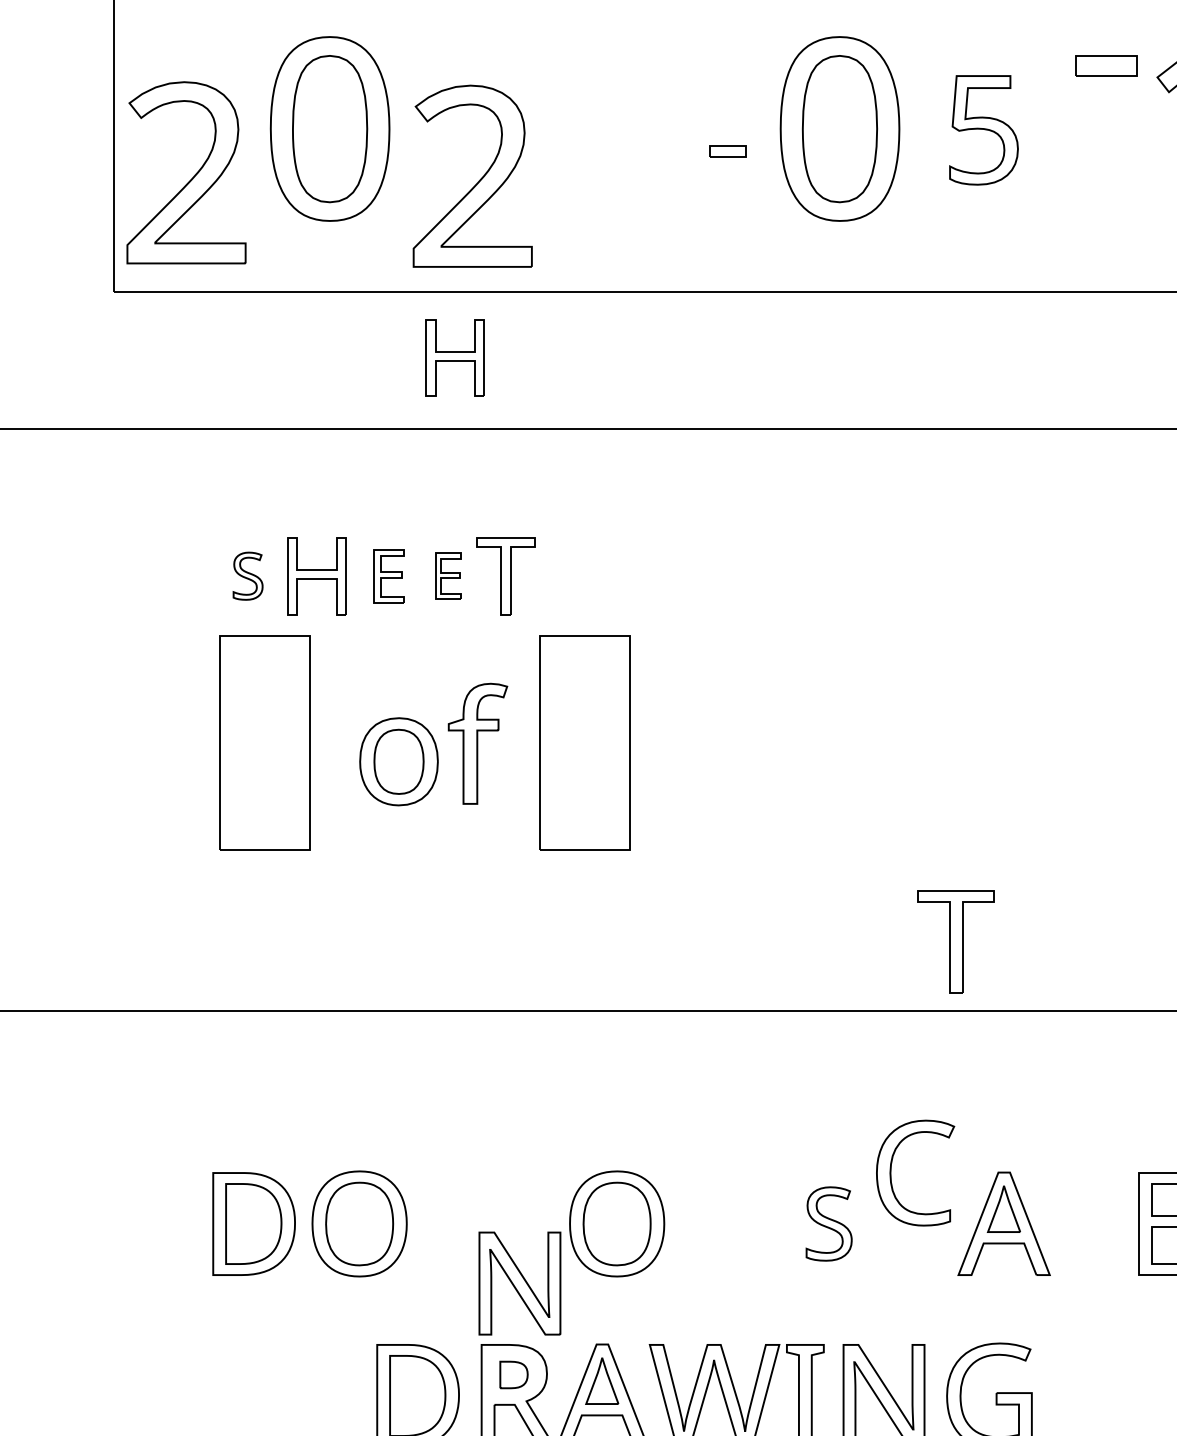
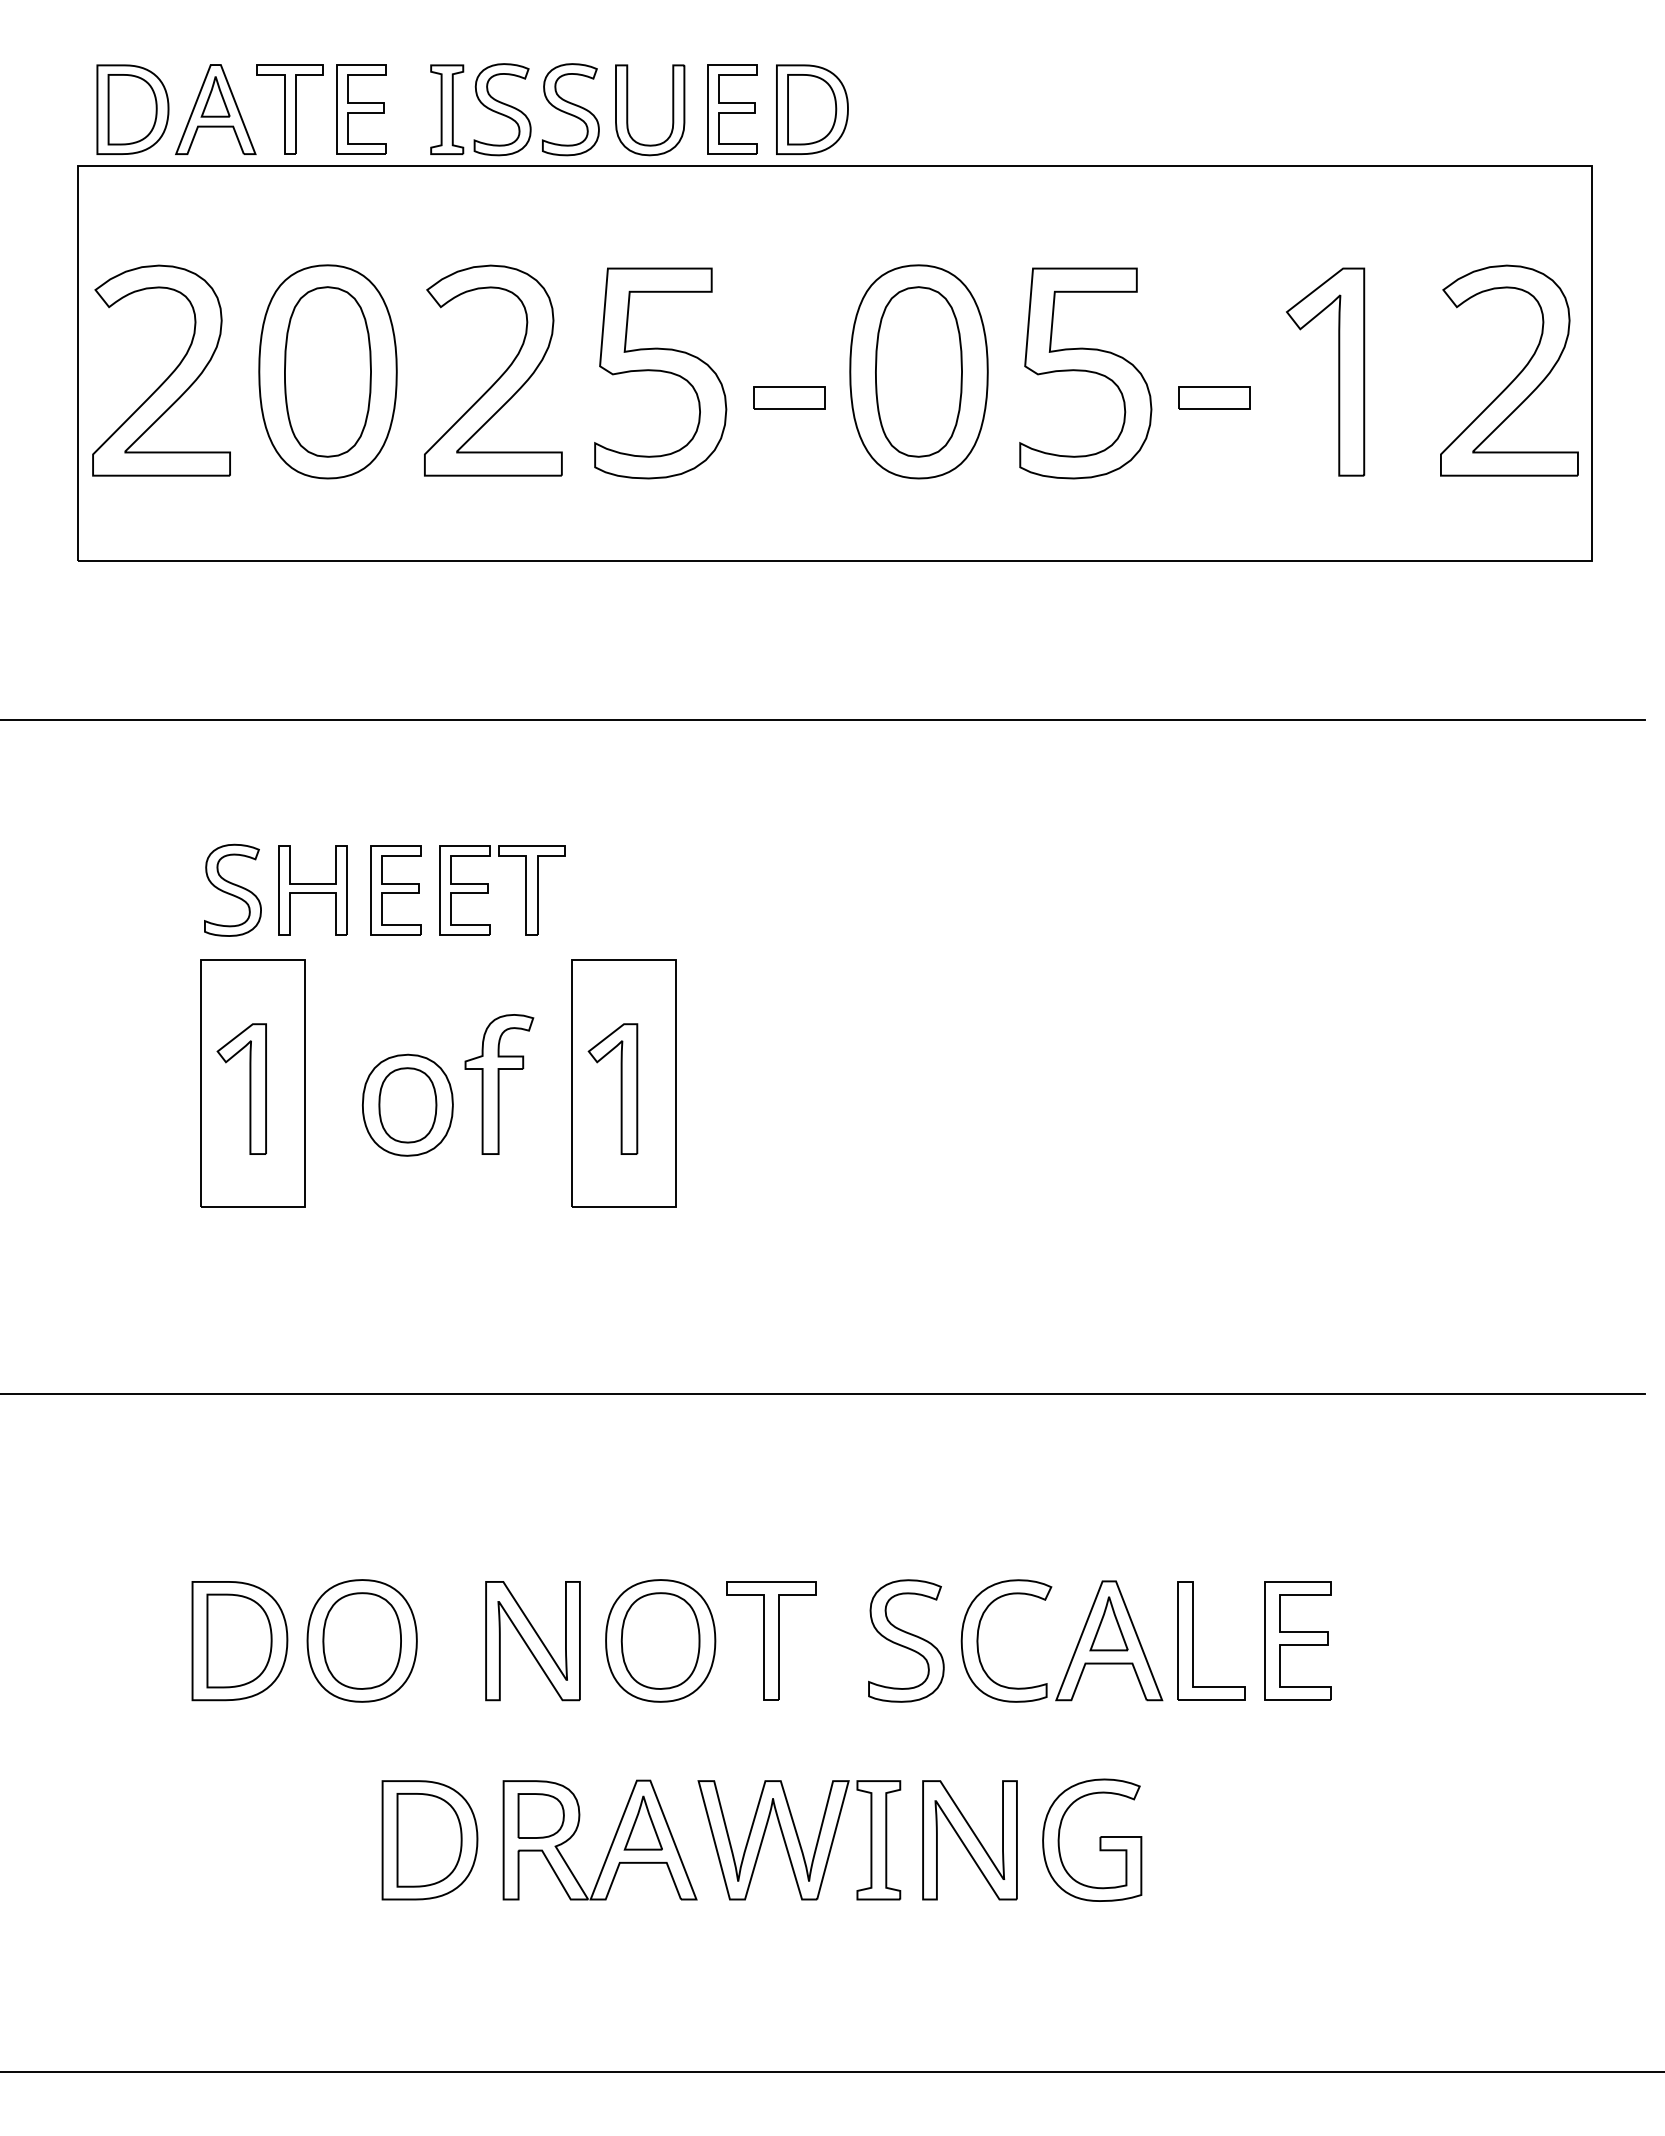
part: (1106, 65) -> (1214, 397), moved
part: (616, 130) -> (660, 373), added
part: (983, 130) -> (1085, 373), size x1.67
part: (728, 151) -> (789, 397), size x1.67
part: (193, 176) -> (169, 374), moved
part: (478, 181) -> (499, 376), moved
part: (454, 358) -> (472, 637), removed
part: (247, 575) -> (232, 889), size x1.67
part: (388, 576) -> (395, 890), size x1.43
part: (447, 576) -> (464, 890), size x1.67
part: (262, 747) -> (249, 1088), added
part: (582, 747) -> (620, 1088), added
part: (956, 941) -> (771, 1640), moved
part: (891, 1172) -> (978, 1640), moved
part: (829, 1223) -> (906, 1640), size x1.43
part: (1076, 1223) -> (1193, 1640), added
part: (519, 1283) -> (532, 1641), moved
part: (513, 1374) -> (540, 1815), size x1.43

